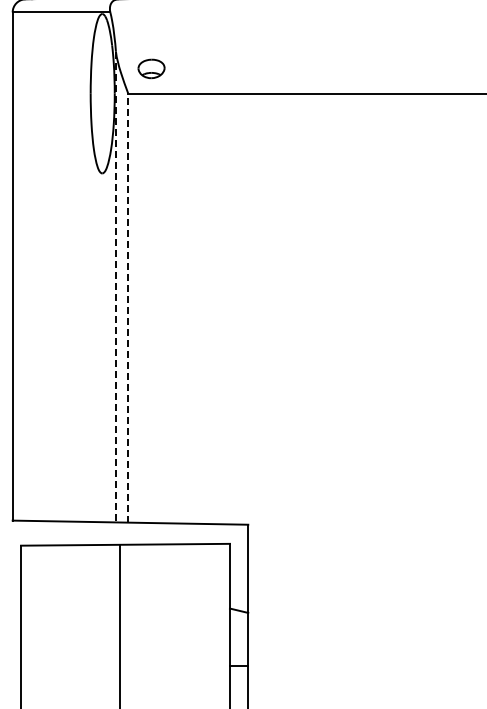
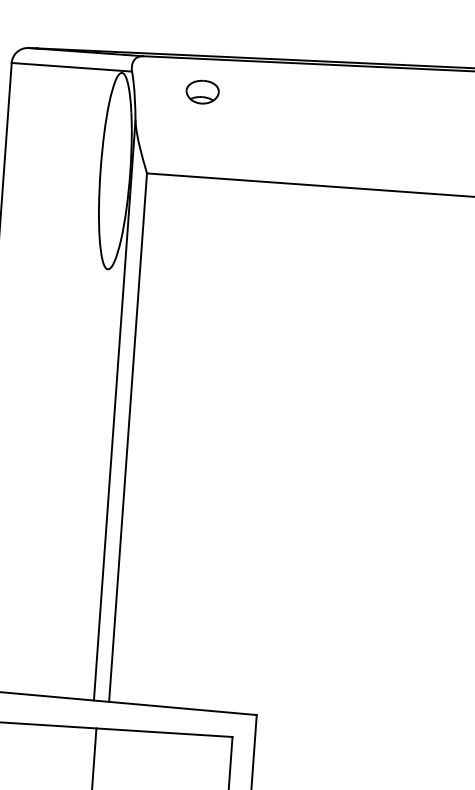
part: (151, 68) -> (202, 91), moved
line: (115, 287) -> (114, 411), dashed -> solid
line: (128, 307) -> (128, 436), dashed -> solid

